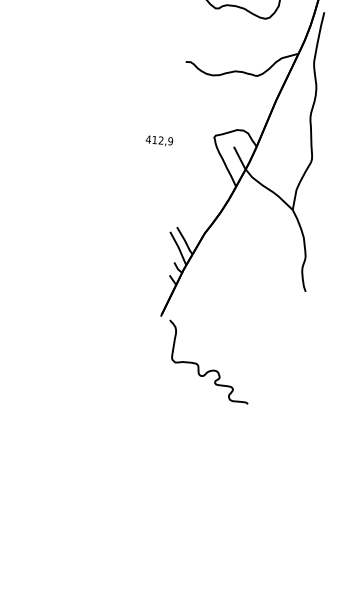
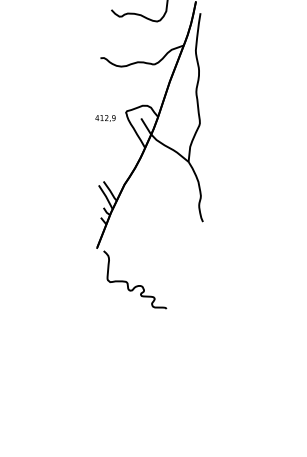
text: (159, 141) -> (105, 118), moved

